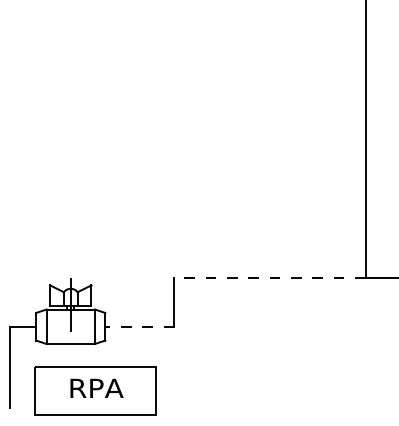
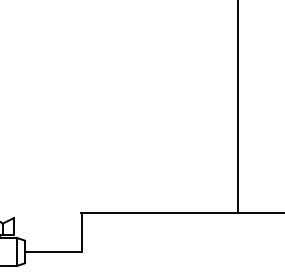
line: (269, 278) -> (159, 212), dashed -> solid
line: (139, 326) -> (53, 251), dashed -> solid

